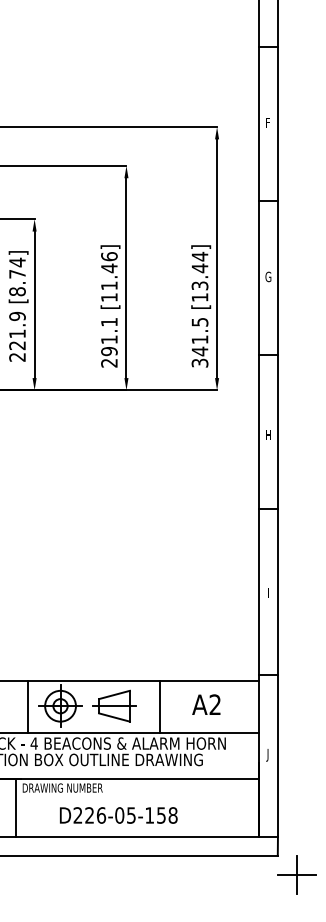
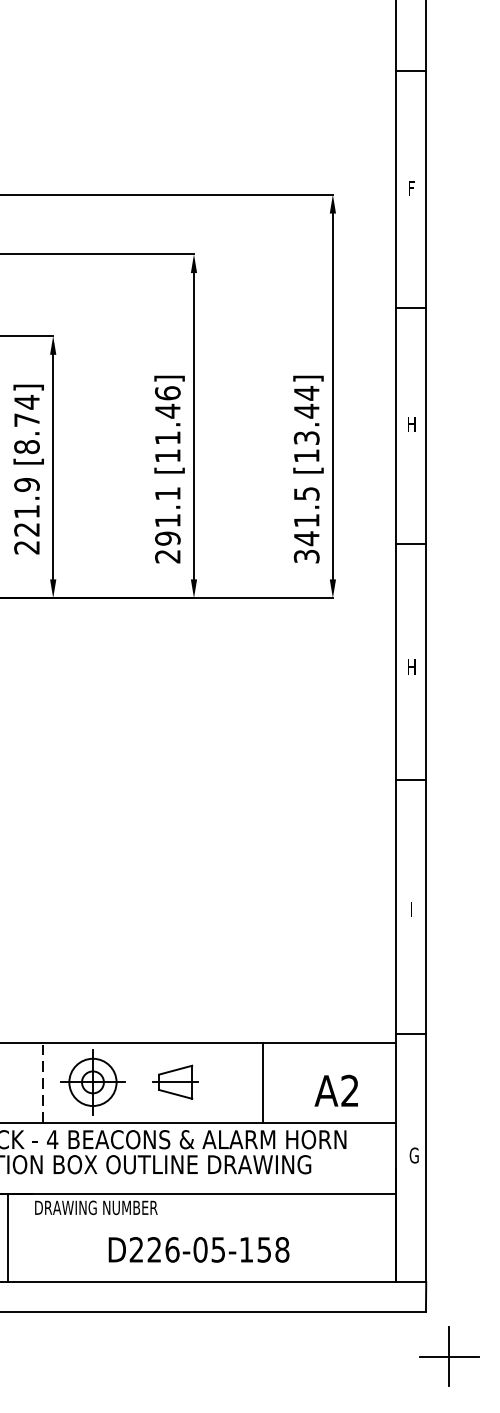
text: (268, 276) -> (411, 423), G -> H
text: (206, 704) -> (336, 1090), moved
part: (114, 705) -> (175, 1081), size x0.7
line: (28, 706) -> (43, 1082), solid -> dashed
line: (159, 706) -> (263, 1082), moved
text: (269, 754) -> (413, 1156), J -> G
line: (15, 807) -> (7, 1237), moved
text: (118, 815) -> (198, 1249), moved
part: (296, 874) -> (448, 1355), moved

